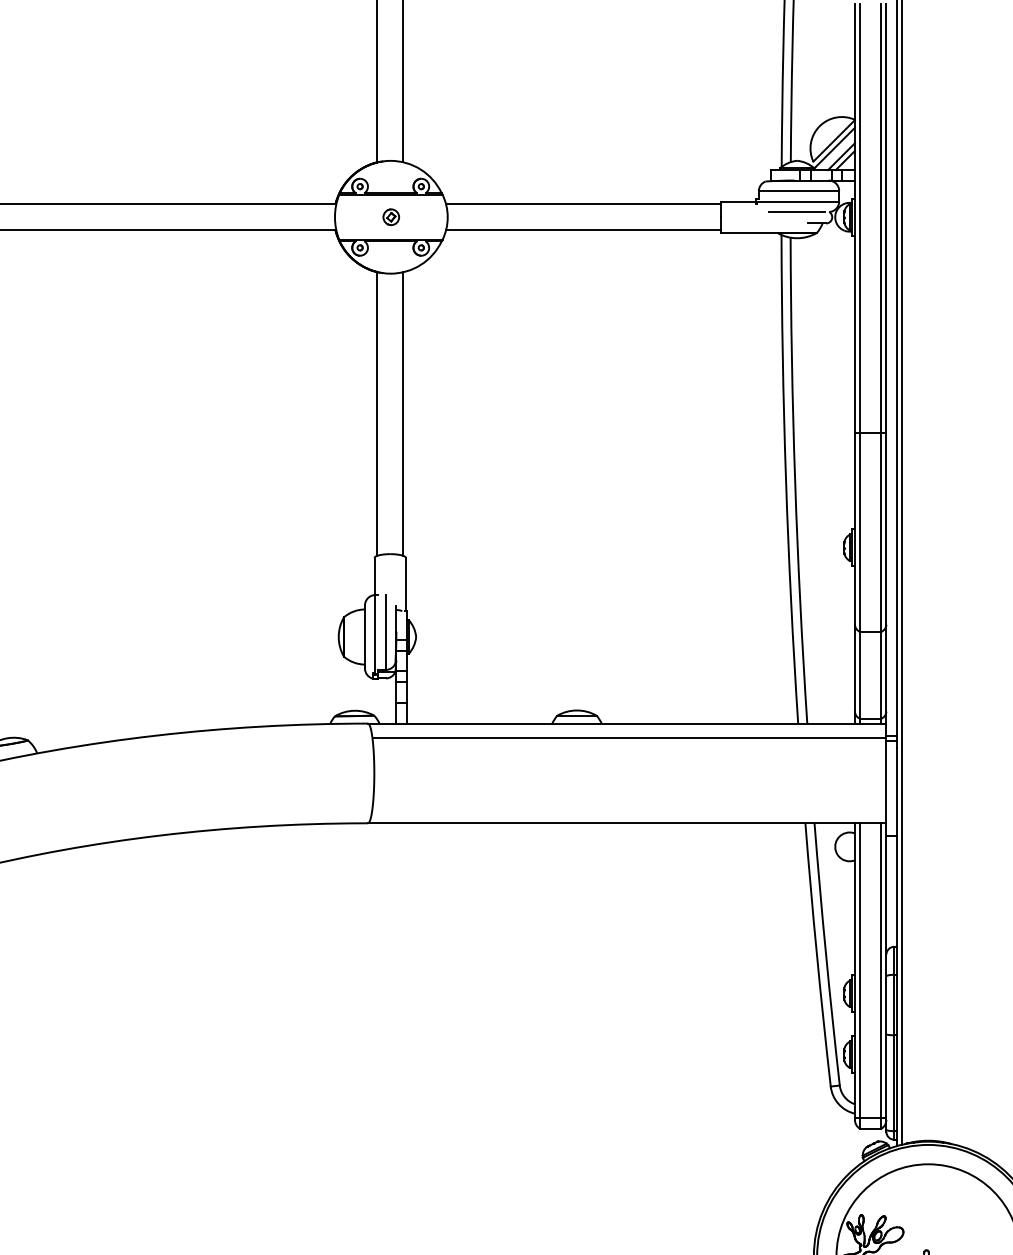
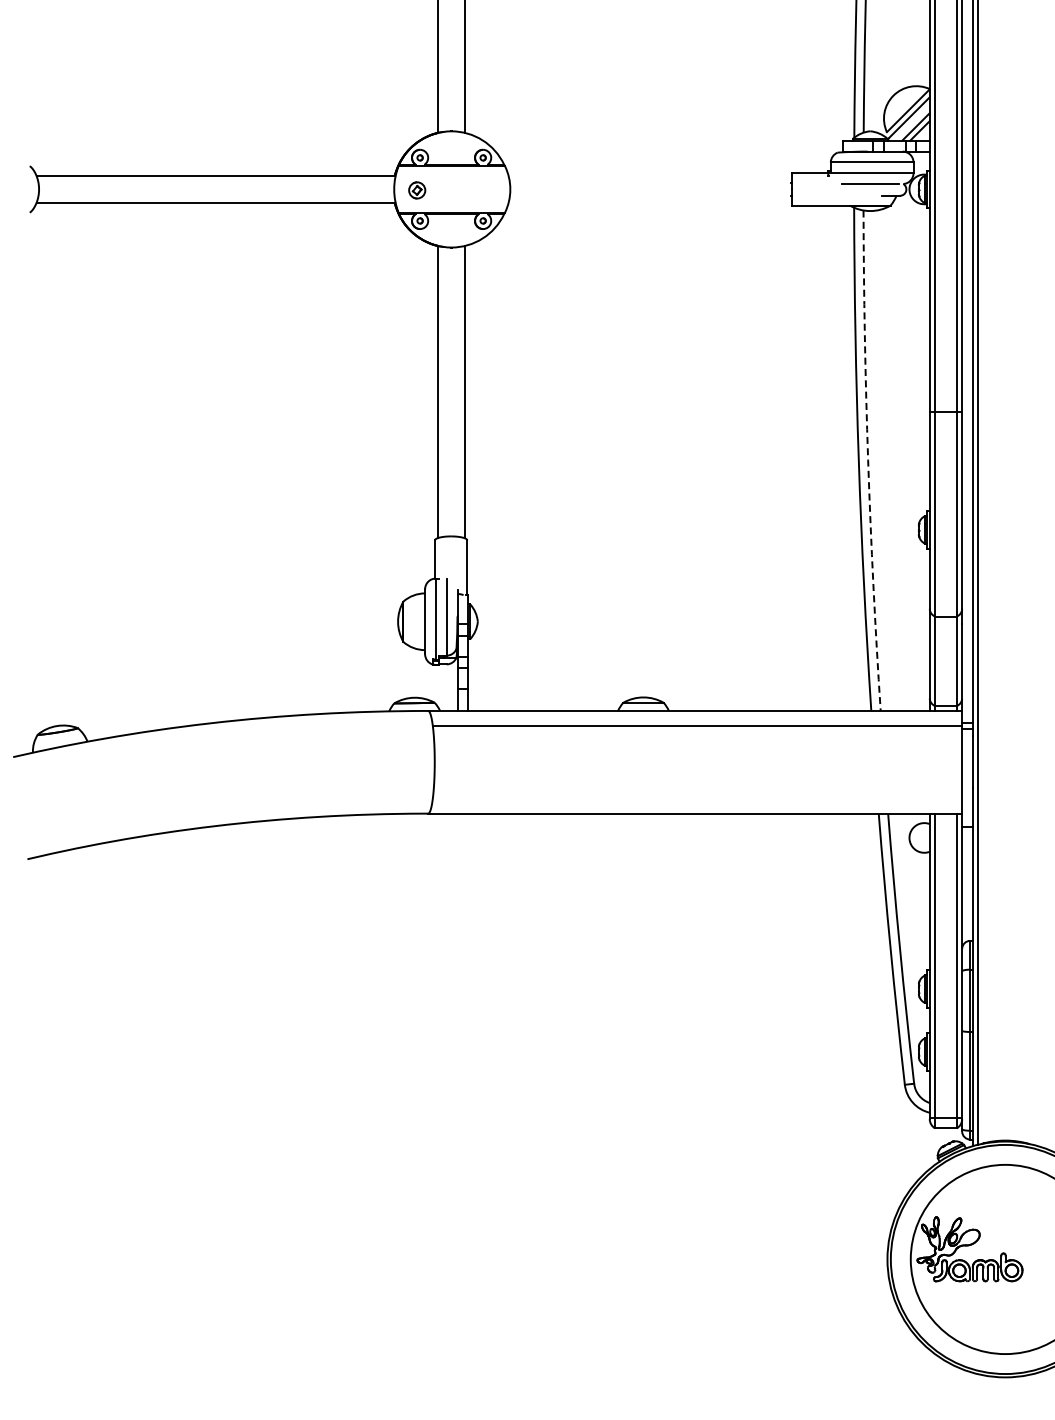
line: (582, 203) -> (649, 175), removed
part: (391, 217) -> (417, 190), moved
line: (582, 229) -> (649, 202), removed
arc: (795, 480) -> (868, 460), solid -> dashed

